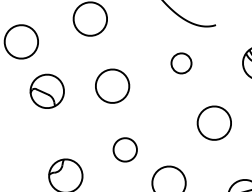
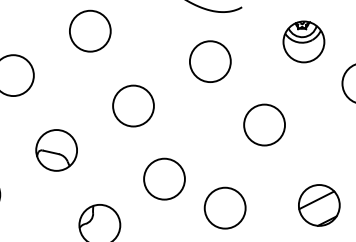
circle: (180, 63) -> (209, 61), size x1.67
part: (47, 91) -> (56, 150), moved
circle: (125, 149) -> (164, 178), size x1.43

